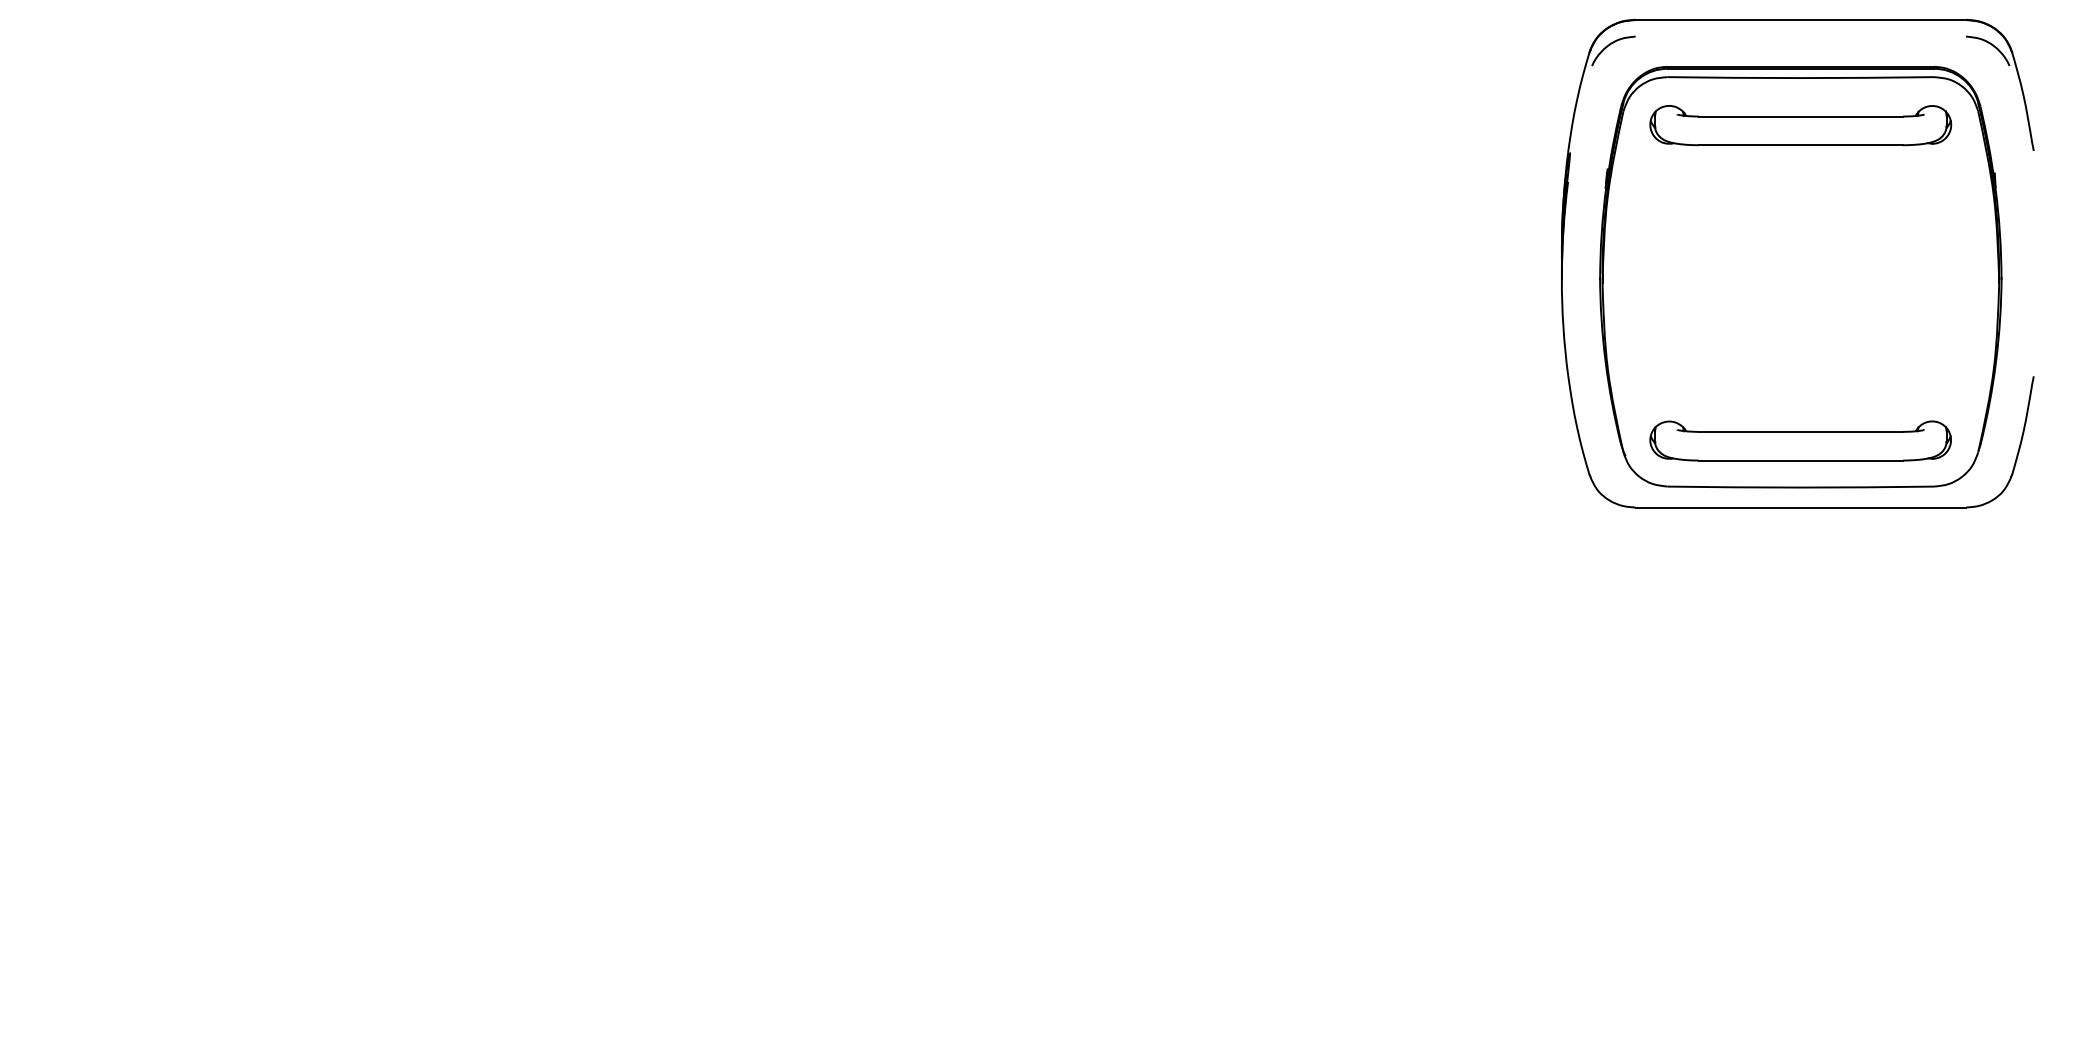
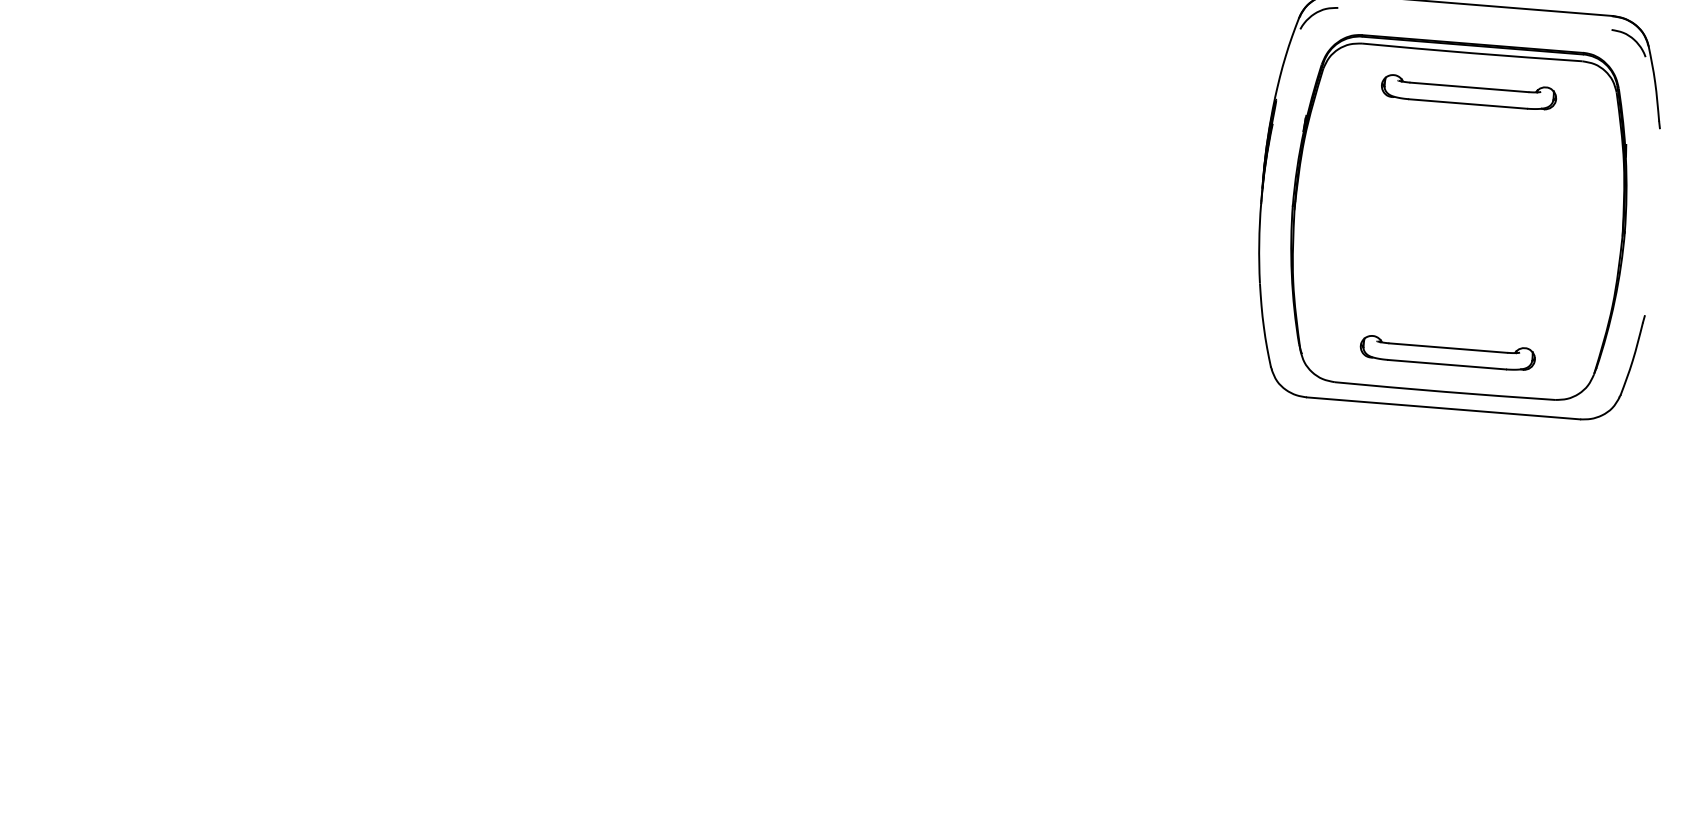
part: (1800, 125) -> (1468, 92), size x0.7
part: (1800, 440) -> (1447, 352), size x0.7

